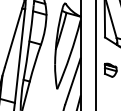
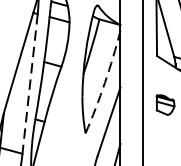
arc: (70, 55) -> (105, 83), solid -> dashed
line: (19, 56) -> (29, 84), solid -> dashed

